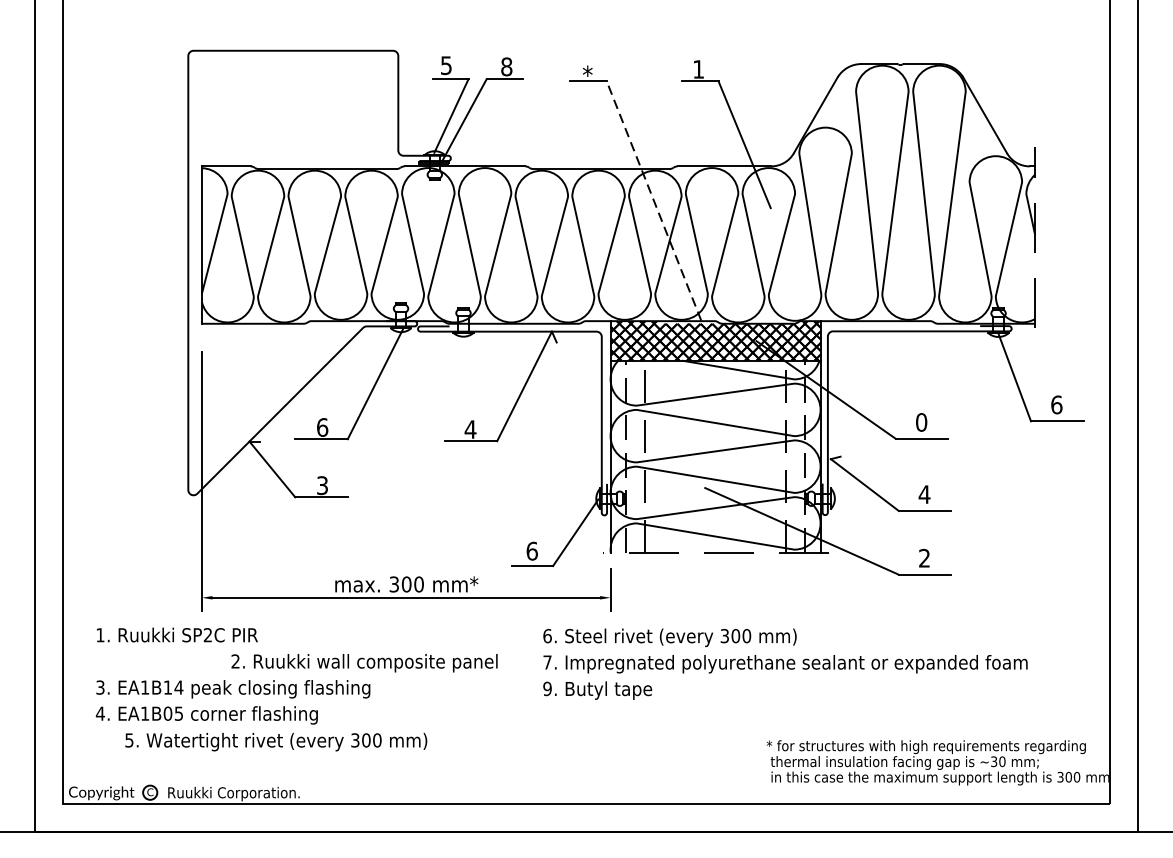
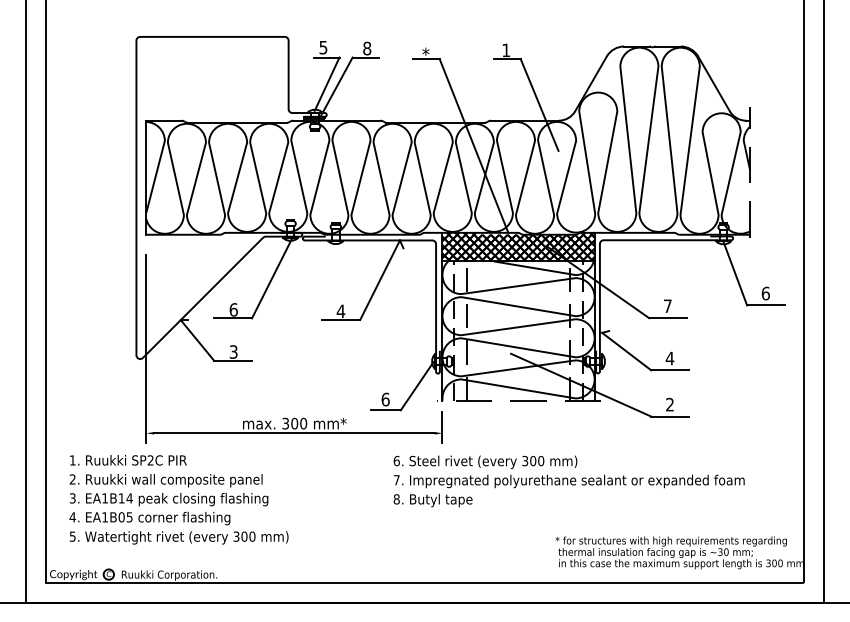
line: (653, 200) -> (473, 145), dashed -> solid
text: (921, 422) -> (667, 306), 0 -> 7
text: (363, 662) -> (165, 480), moved
text: (547, 689) -> (396, 499), 9. -> 8.
text: (275, 741) -> (178, 537), moved

